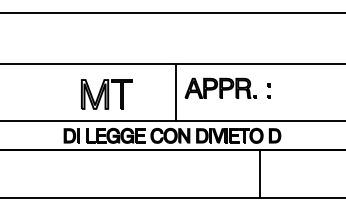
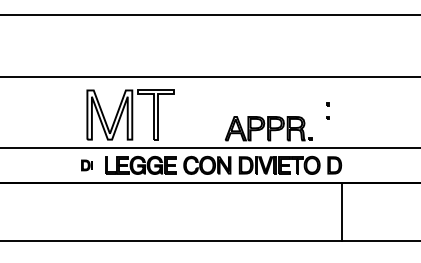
part: (220, 88) -> (268, 128), moved
line: (176, 92) -> (214, 112), removed
part: (106, 94) -> (129, 114), size x1.4
part: (71, 135) -> (86, 165), size x0.6
line: (260, 173) -> (341, 211), moved

